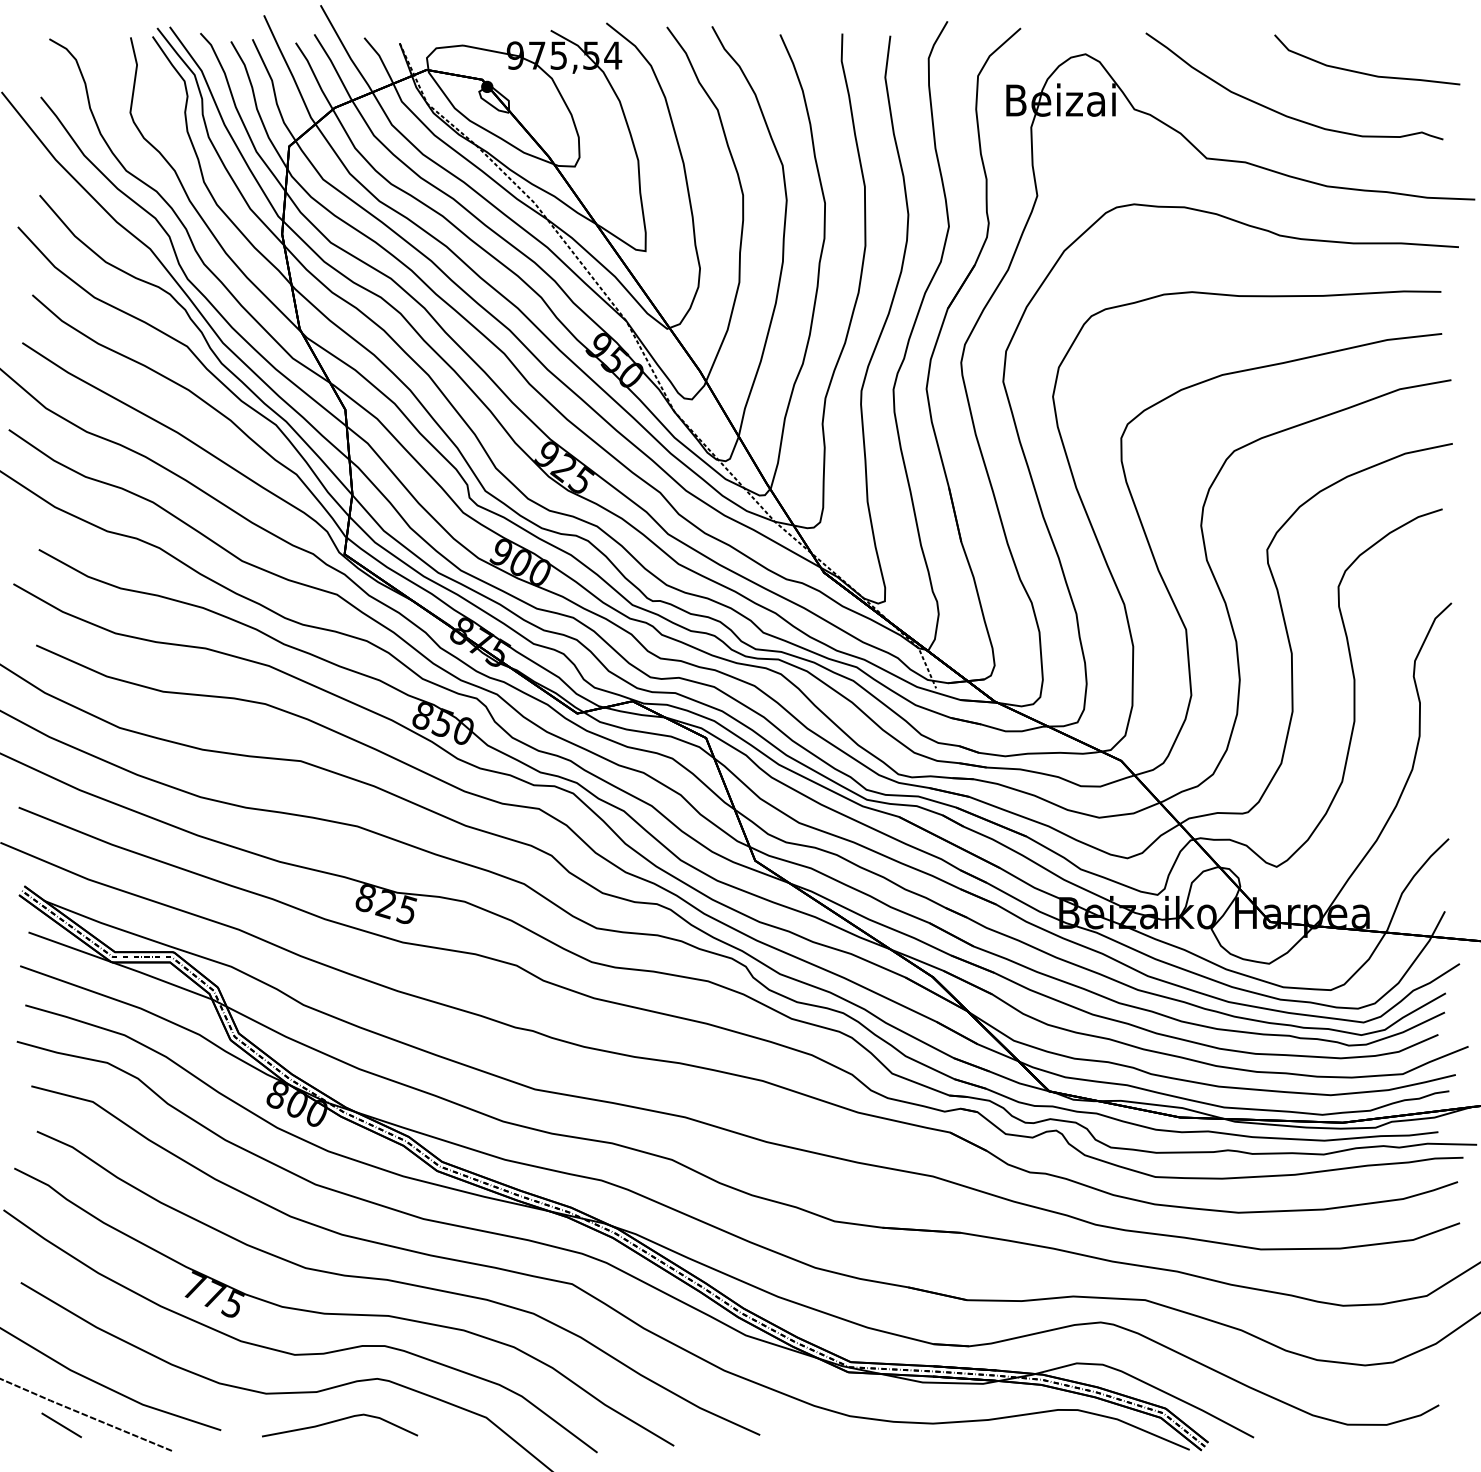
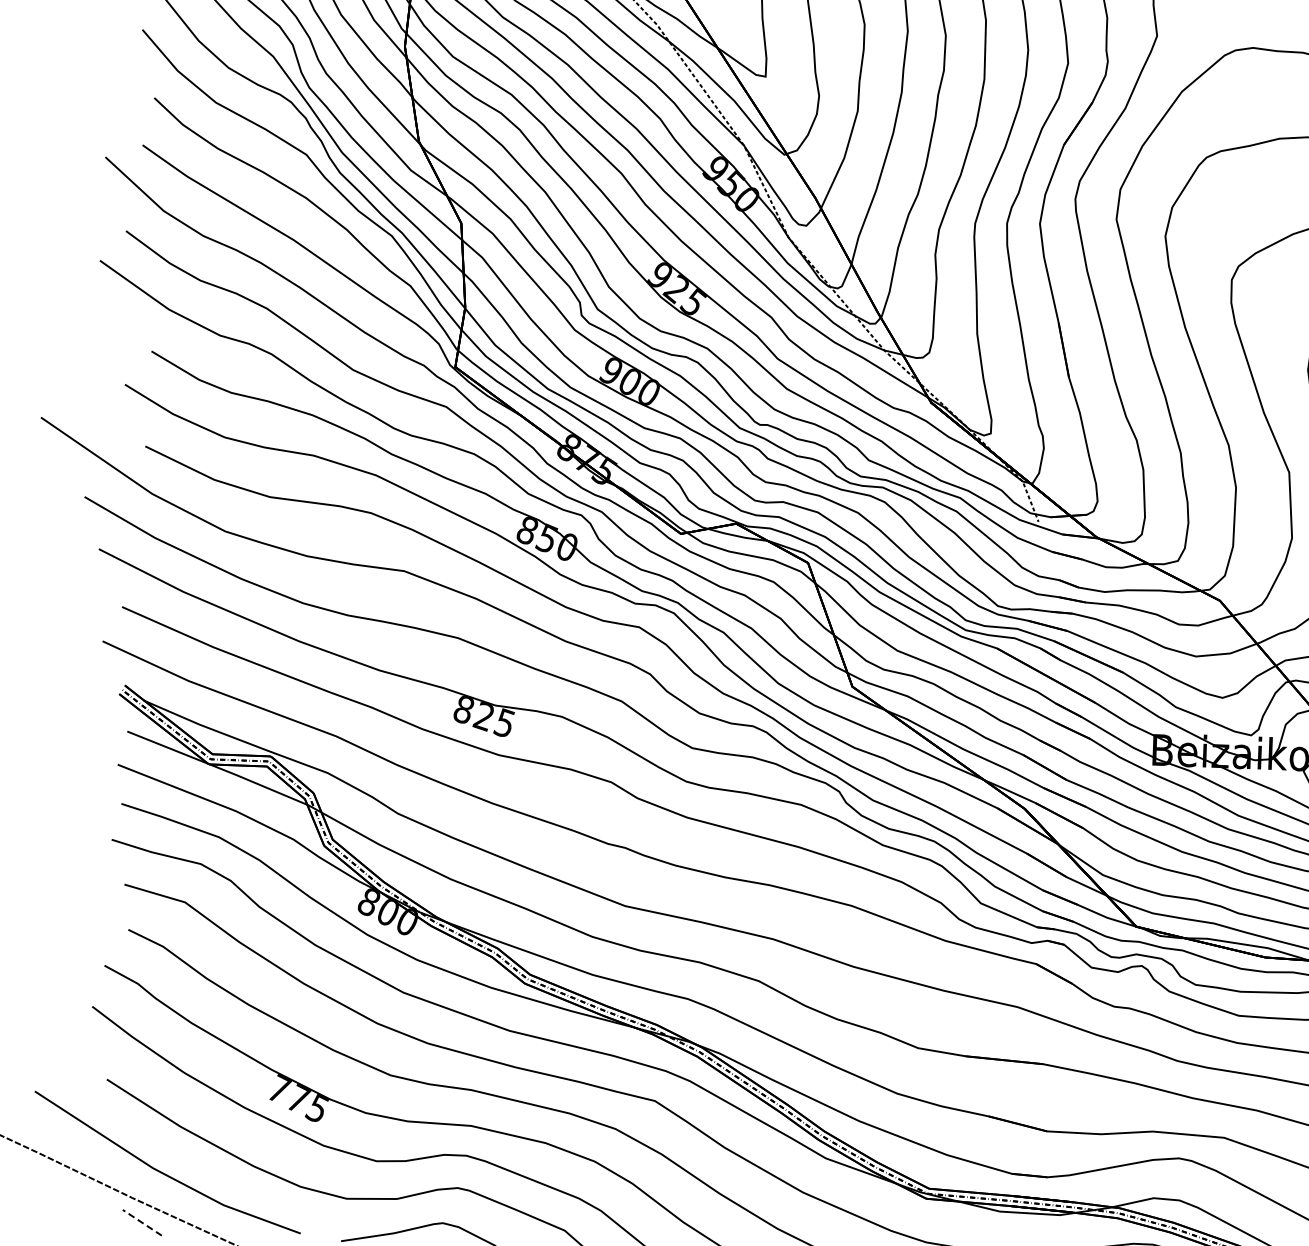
line: (61, 1425) -> (142, 1222), solid -> dashed

